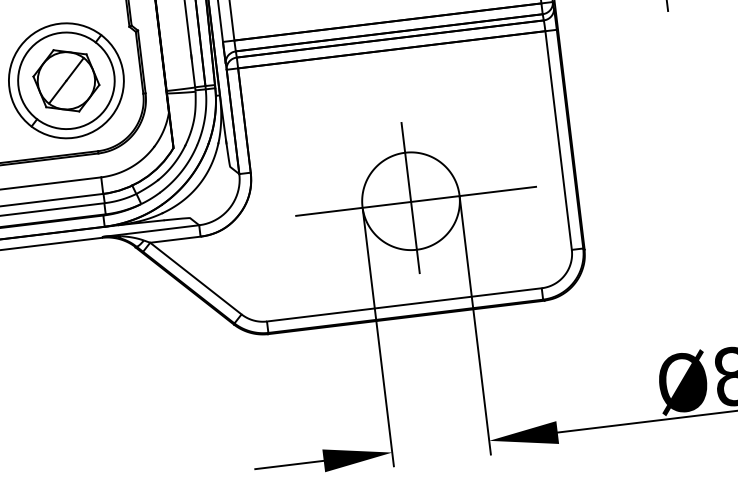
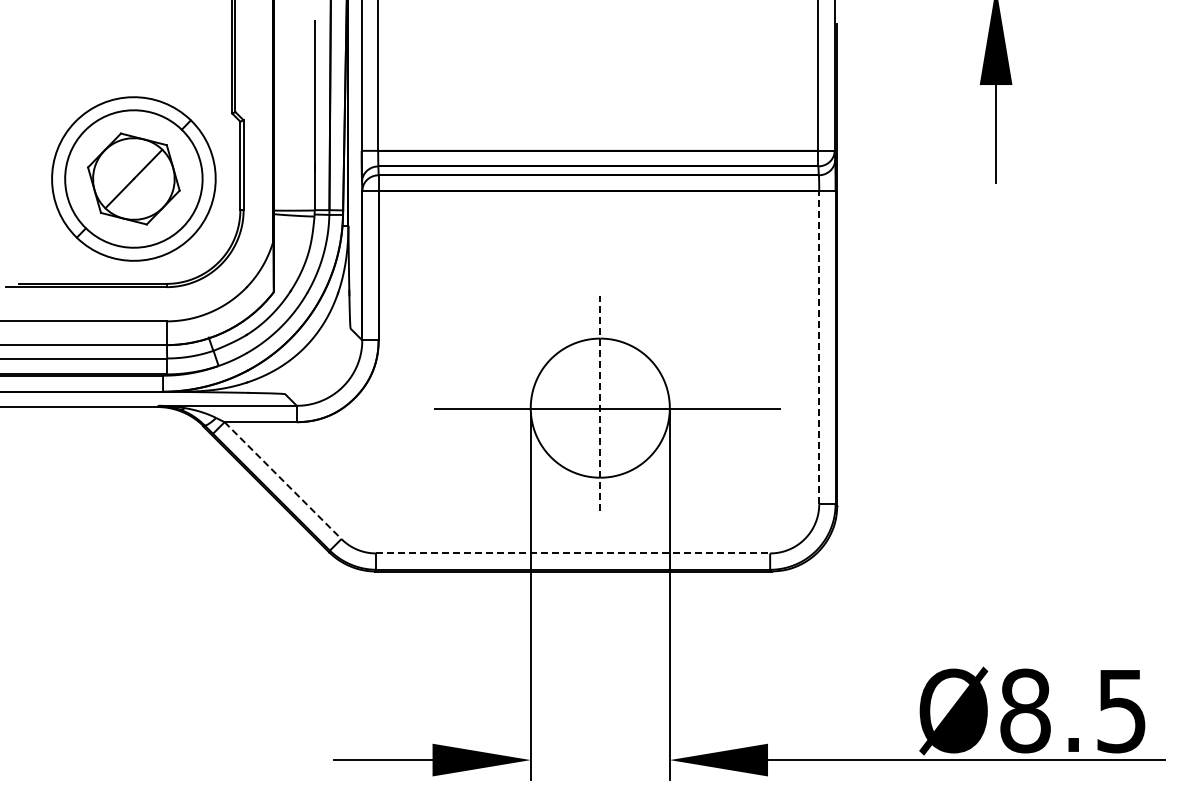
line: (558, 140) -> (819, 347), solid -> dashed
line: (410, 198) -> (600, 403), solid -> dashed
line: (196, 278) -> (283, 480), solid -> dashed
line: (404, 304) -> (573, 553), solid -> dashed

